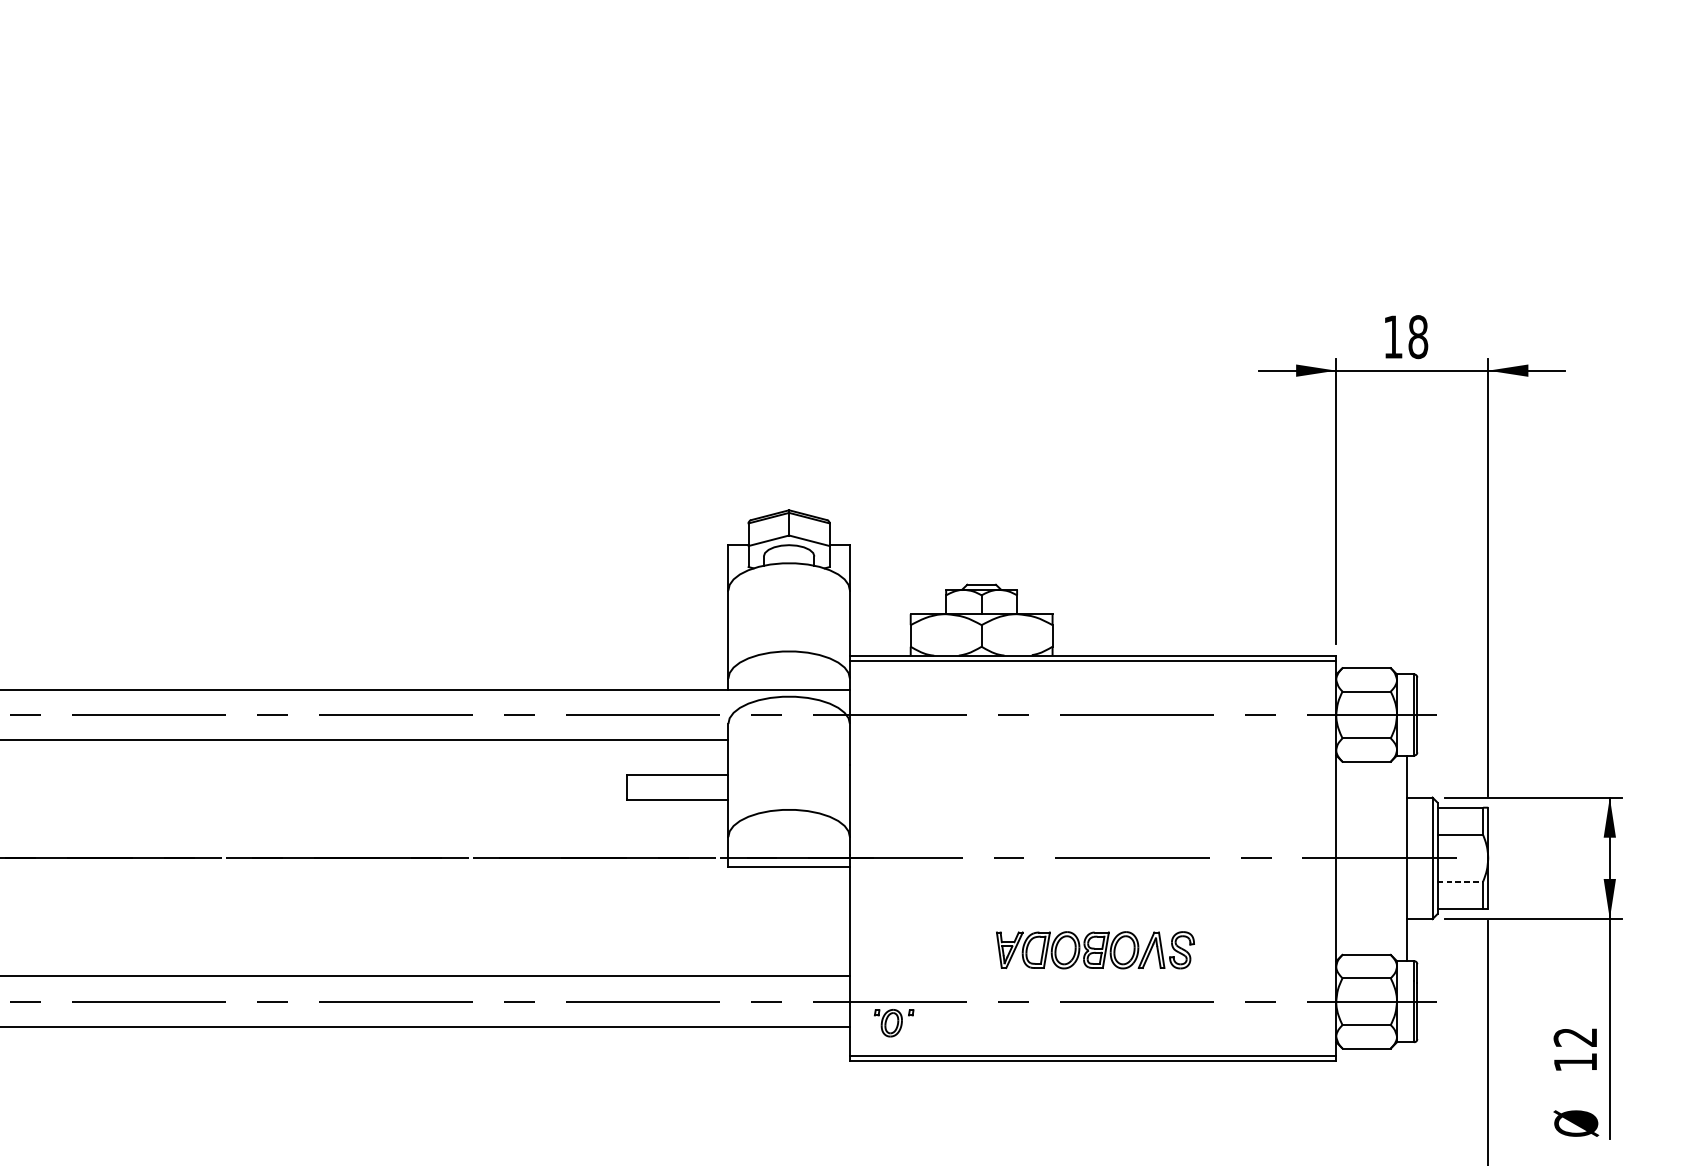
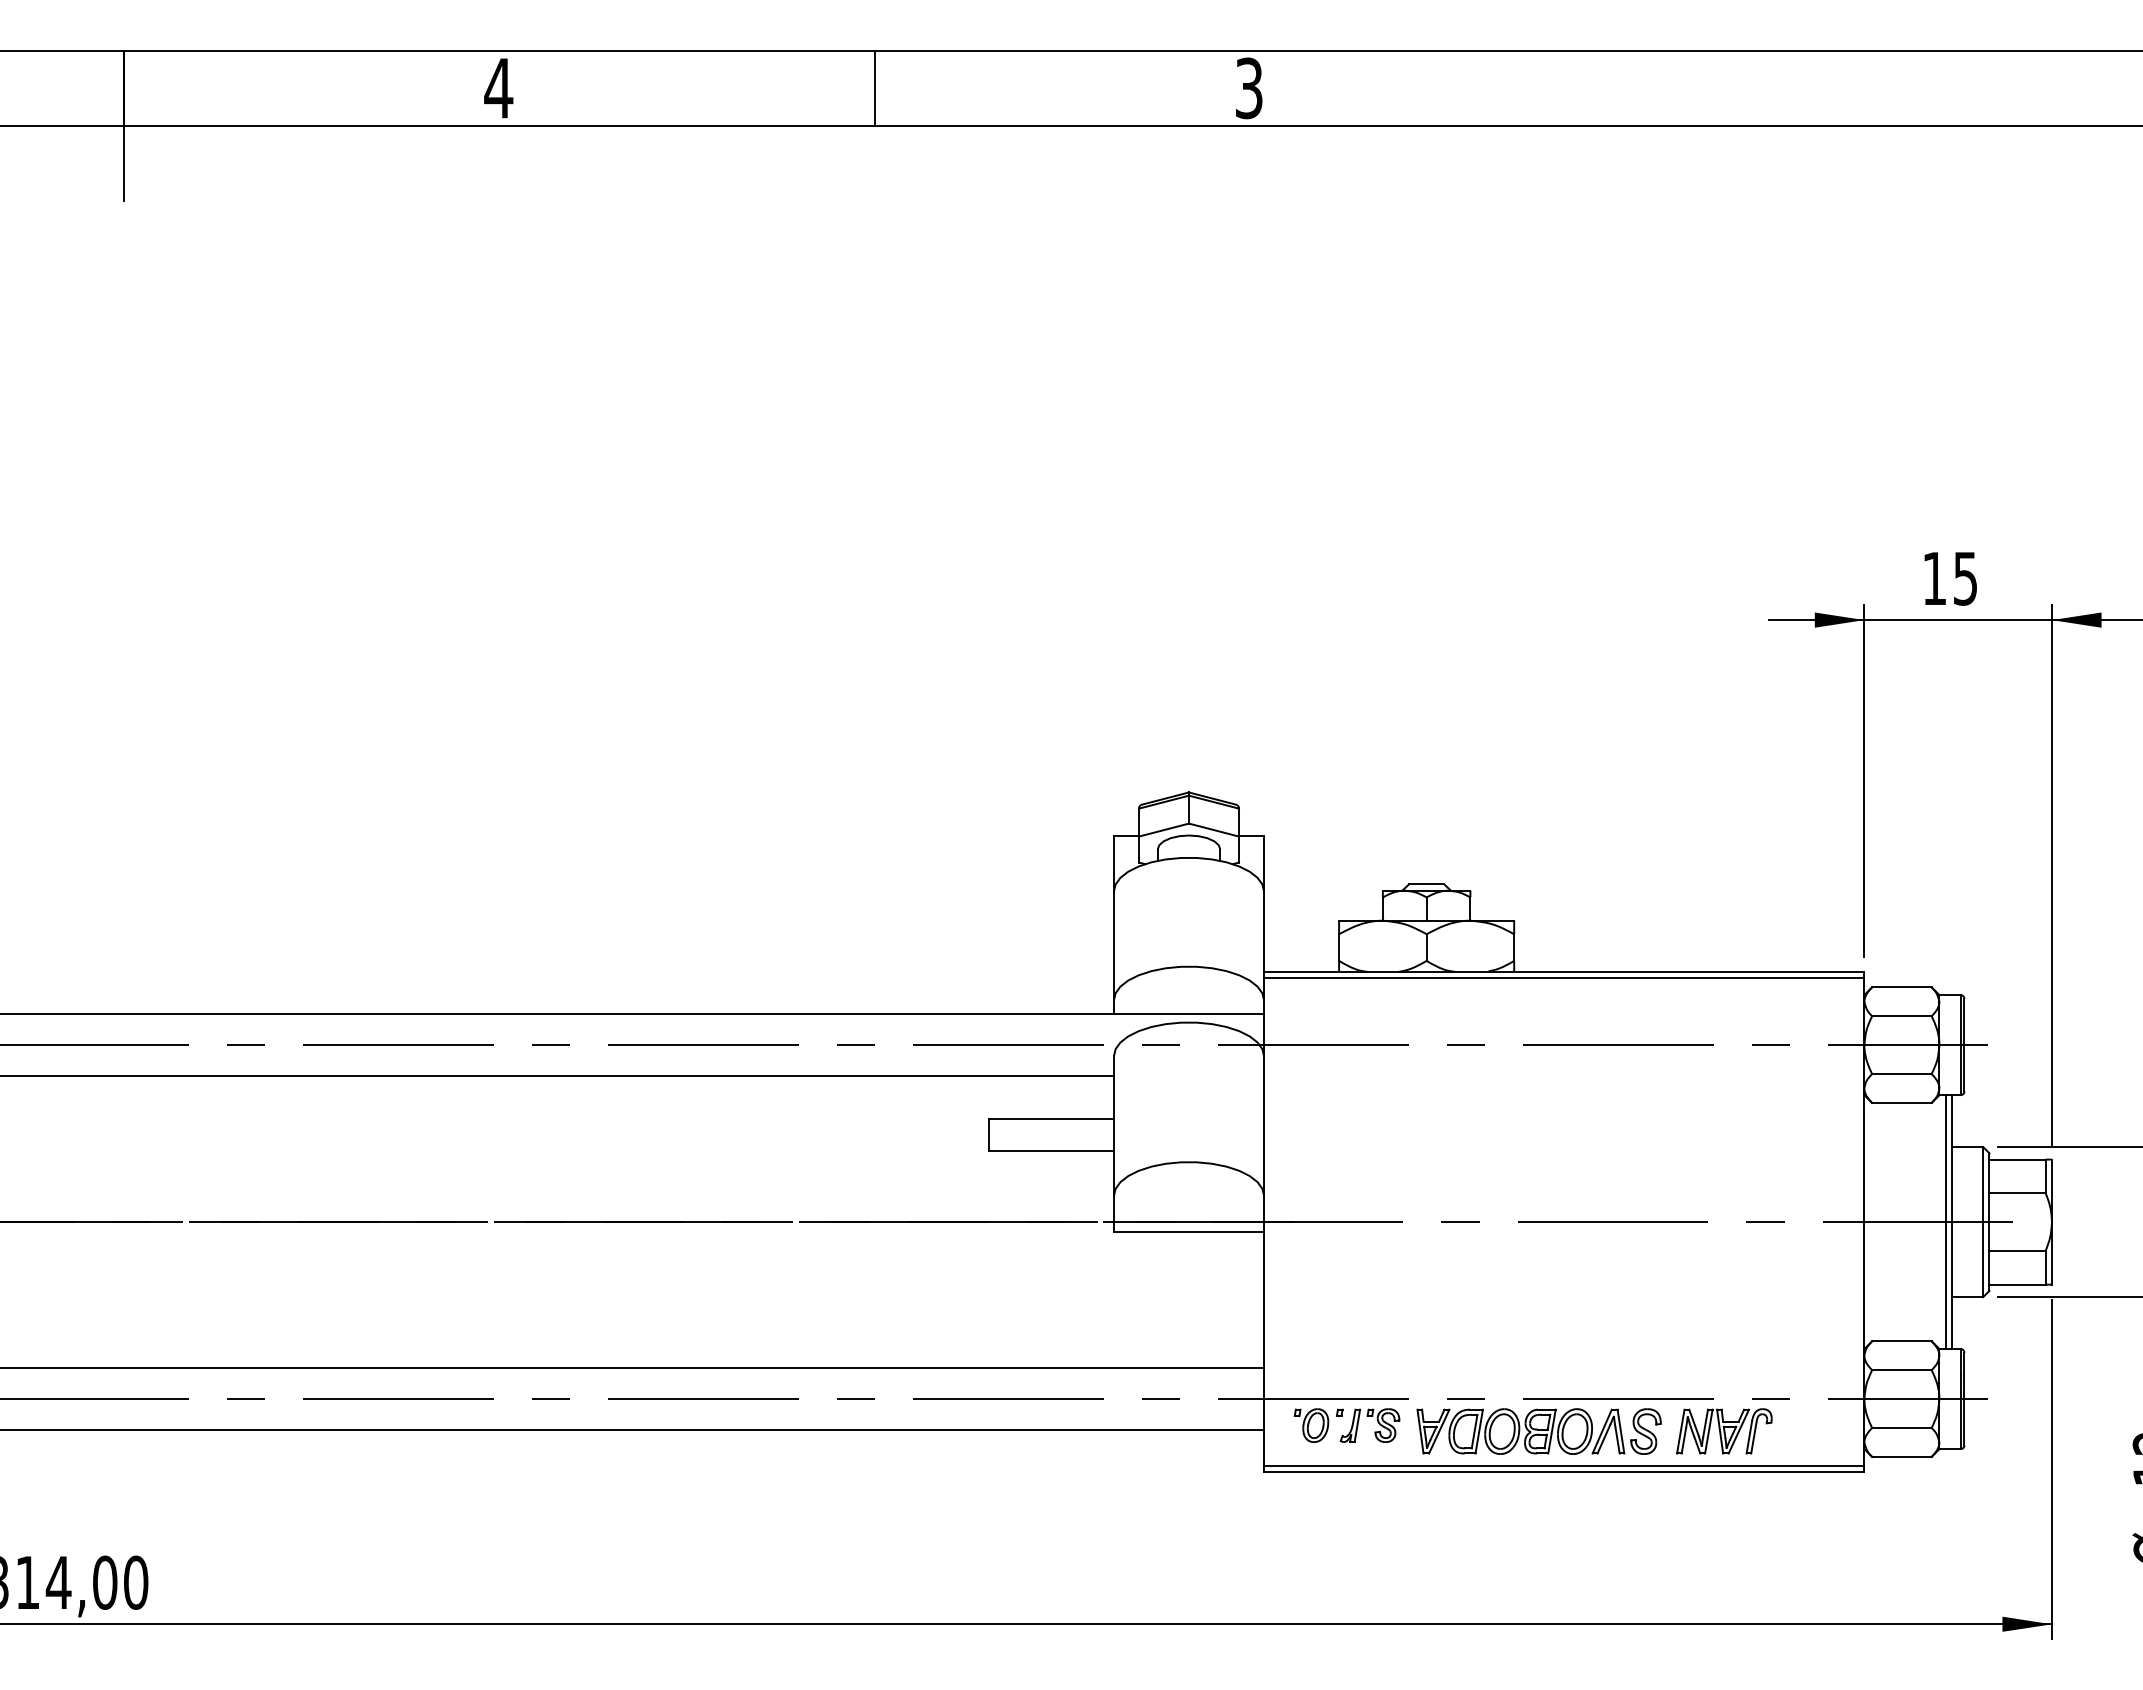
text: (1418, 336) -> (1965, 578), 18 -> 15
line: (1401, 858) -> (1945, 1222), added
line: (1461, 881) -> (2018, 1250), dashed -> solid
part: (1094, 950) -> (1538, 1431), moved
part: (939, 1027) -> (1374, 1431), added
part: (1222, 1027) -> (1724, 1431), added

